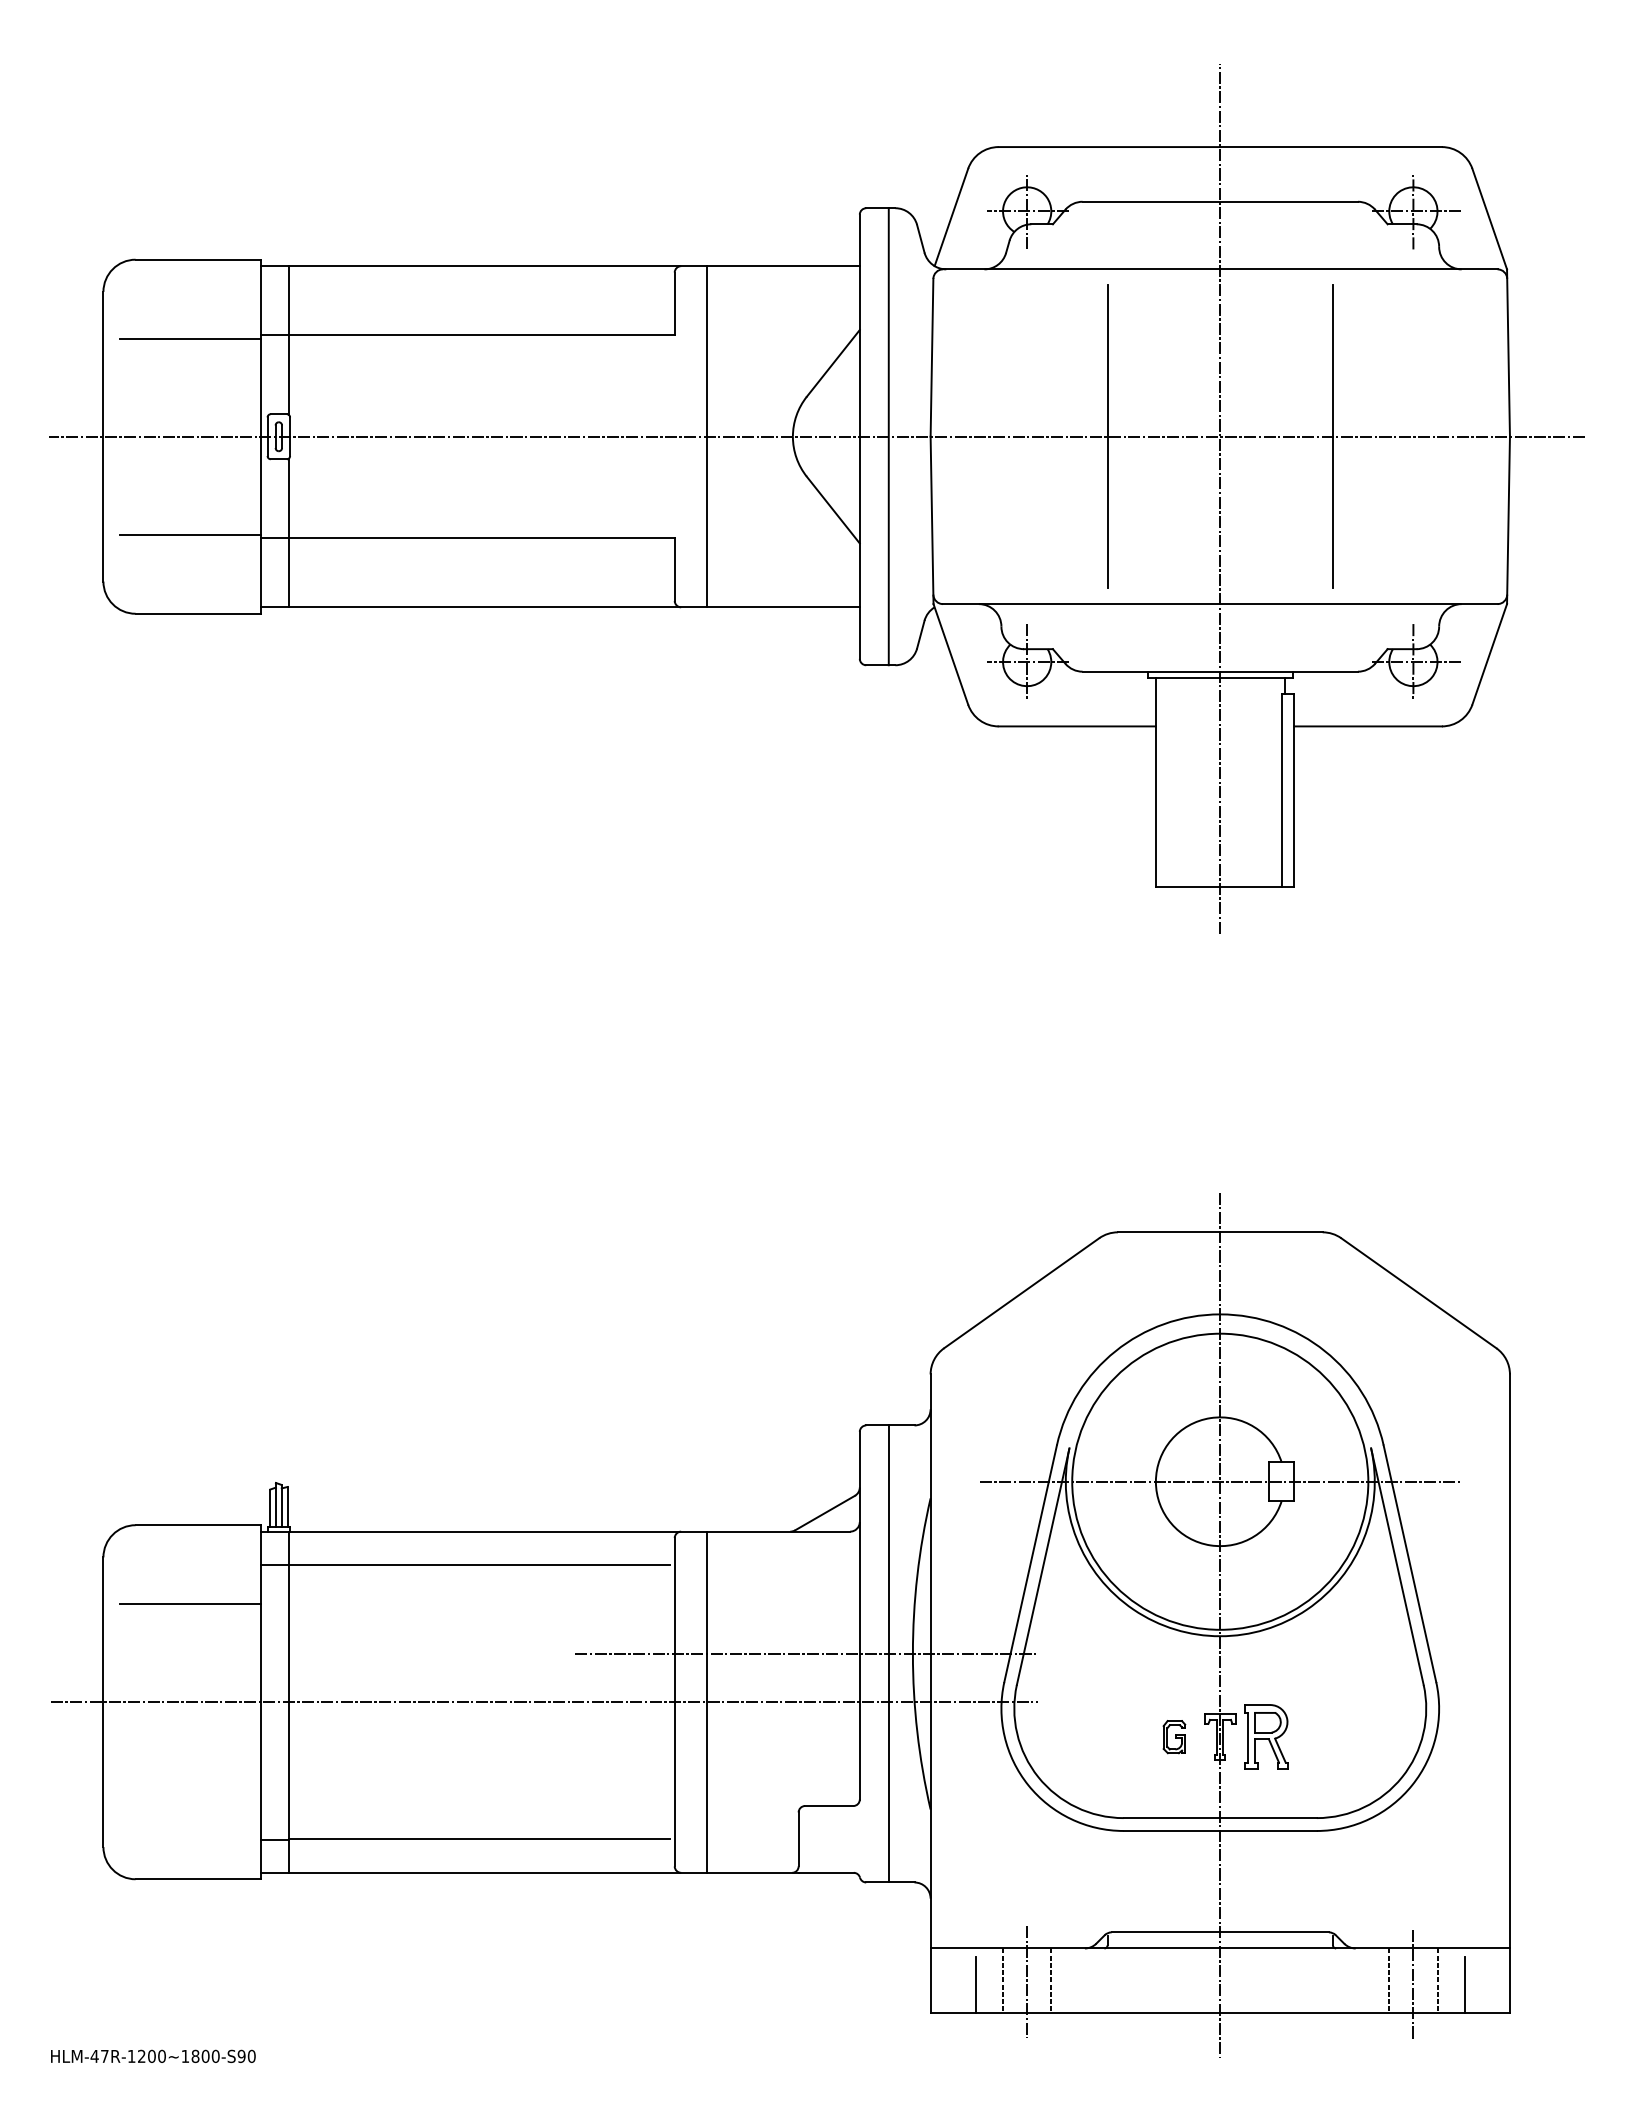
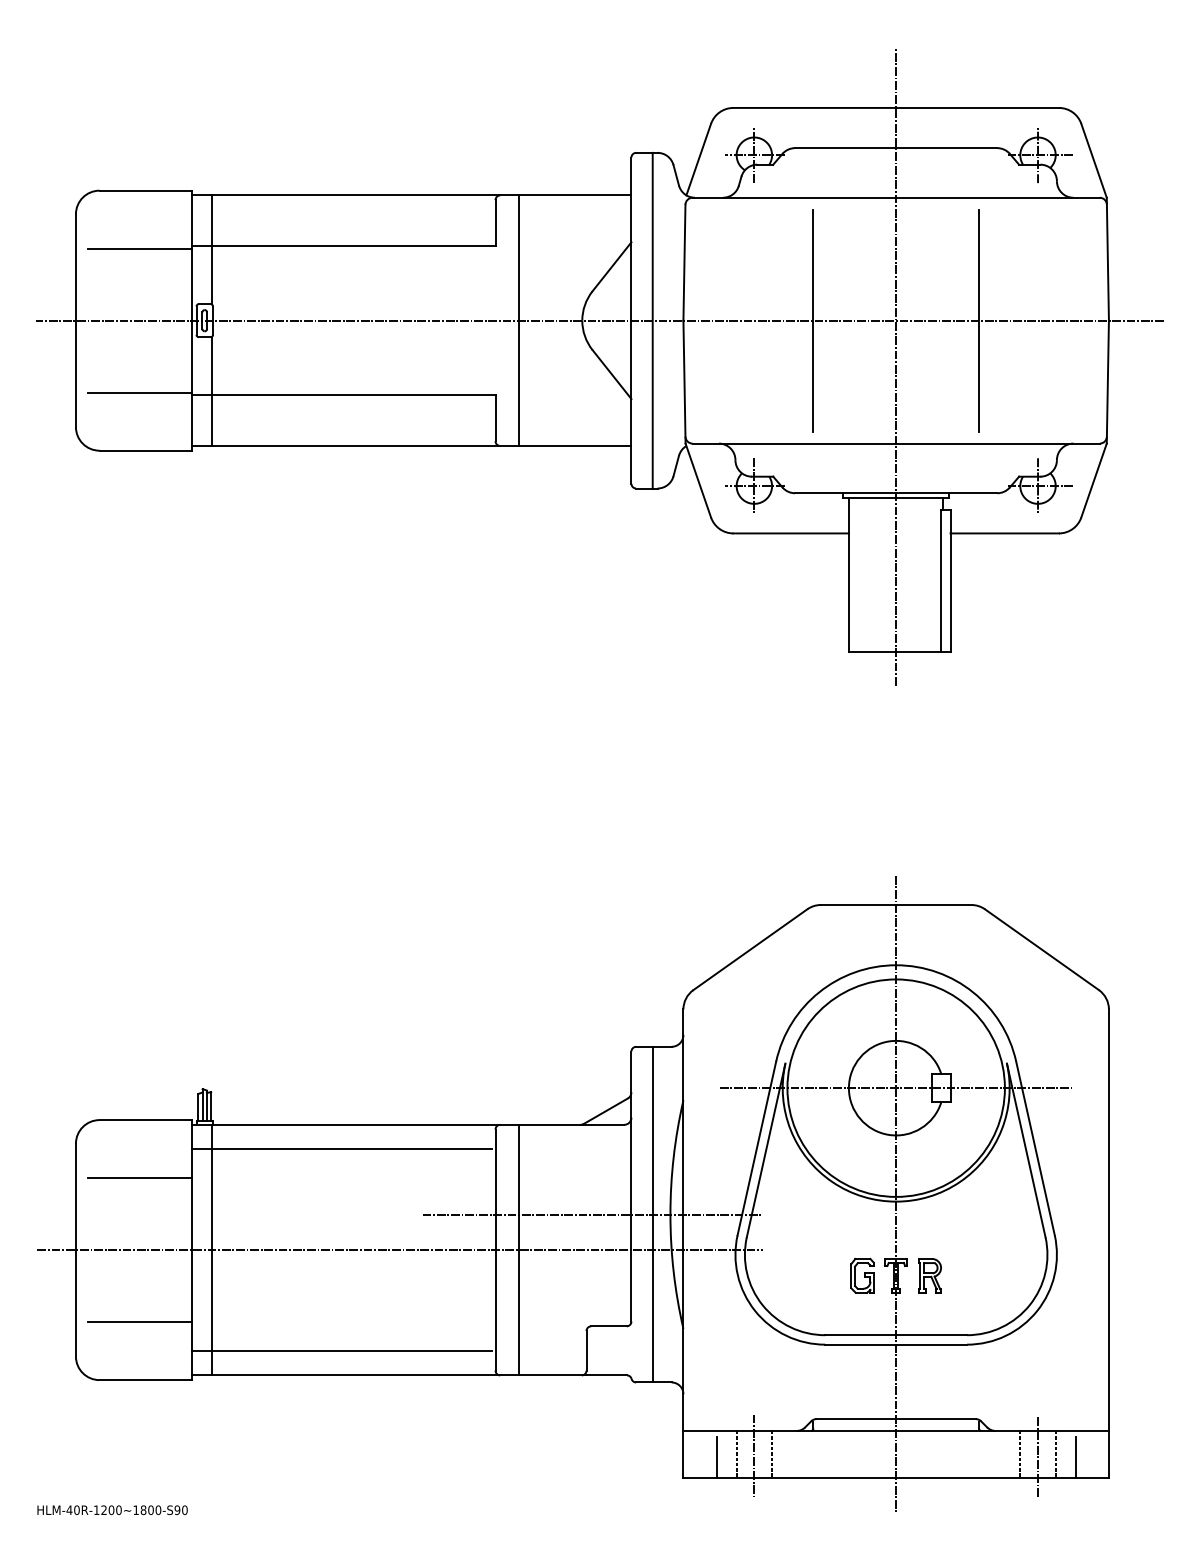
part: (1174, 1736) -> (862, 1275), size x1.43
part: (1265, 1736) -> (929, 1275), size x0.71
line: (189, 1800) -> (139, 1322), added
text: (104, 2055) -> (76, 1509), HLM-47R-1200~1800-S90 -> HLM-40R-1200~1800-S90

